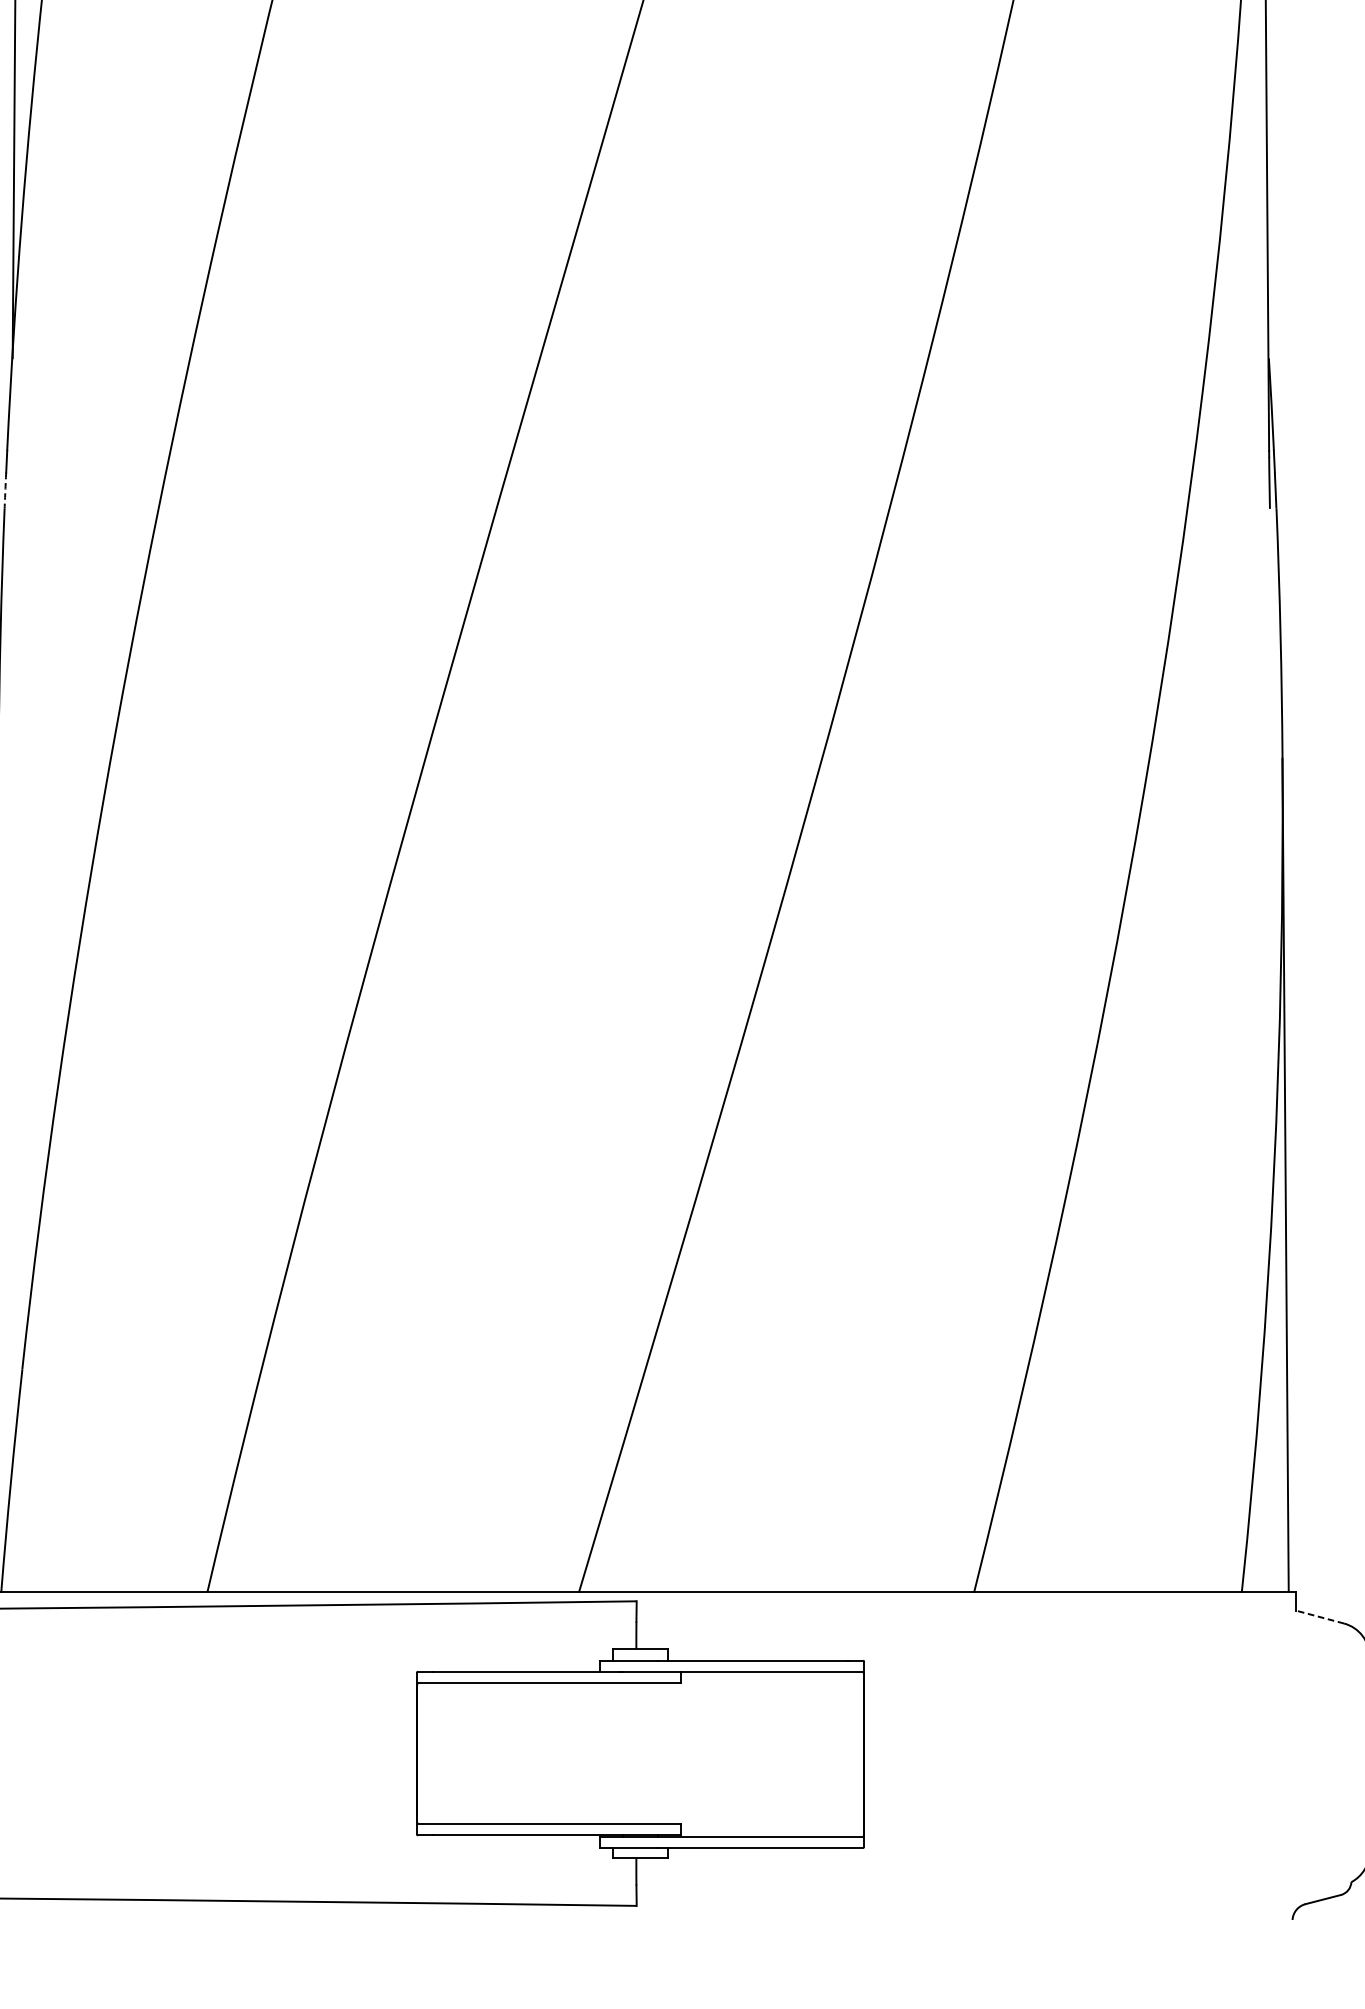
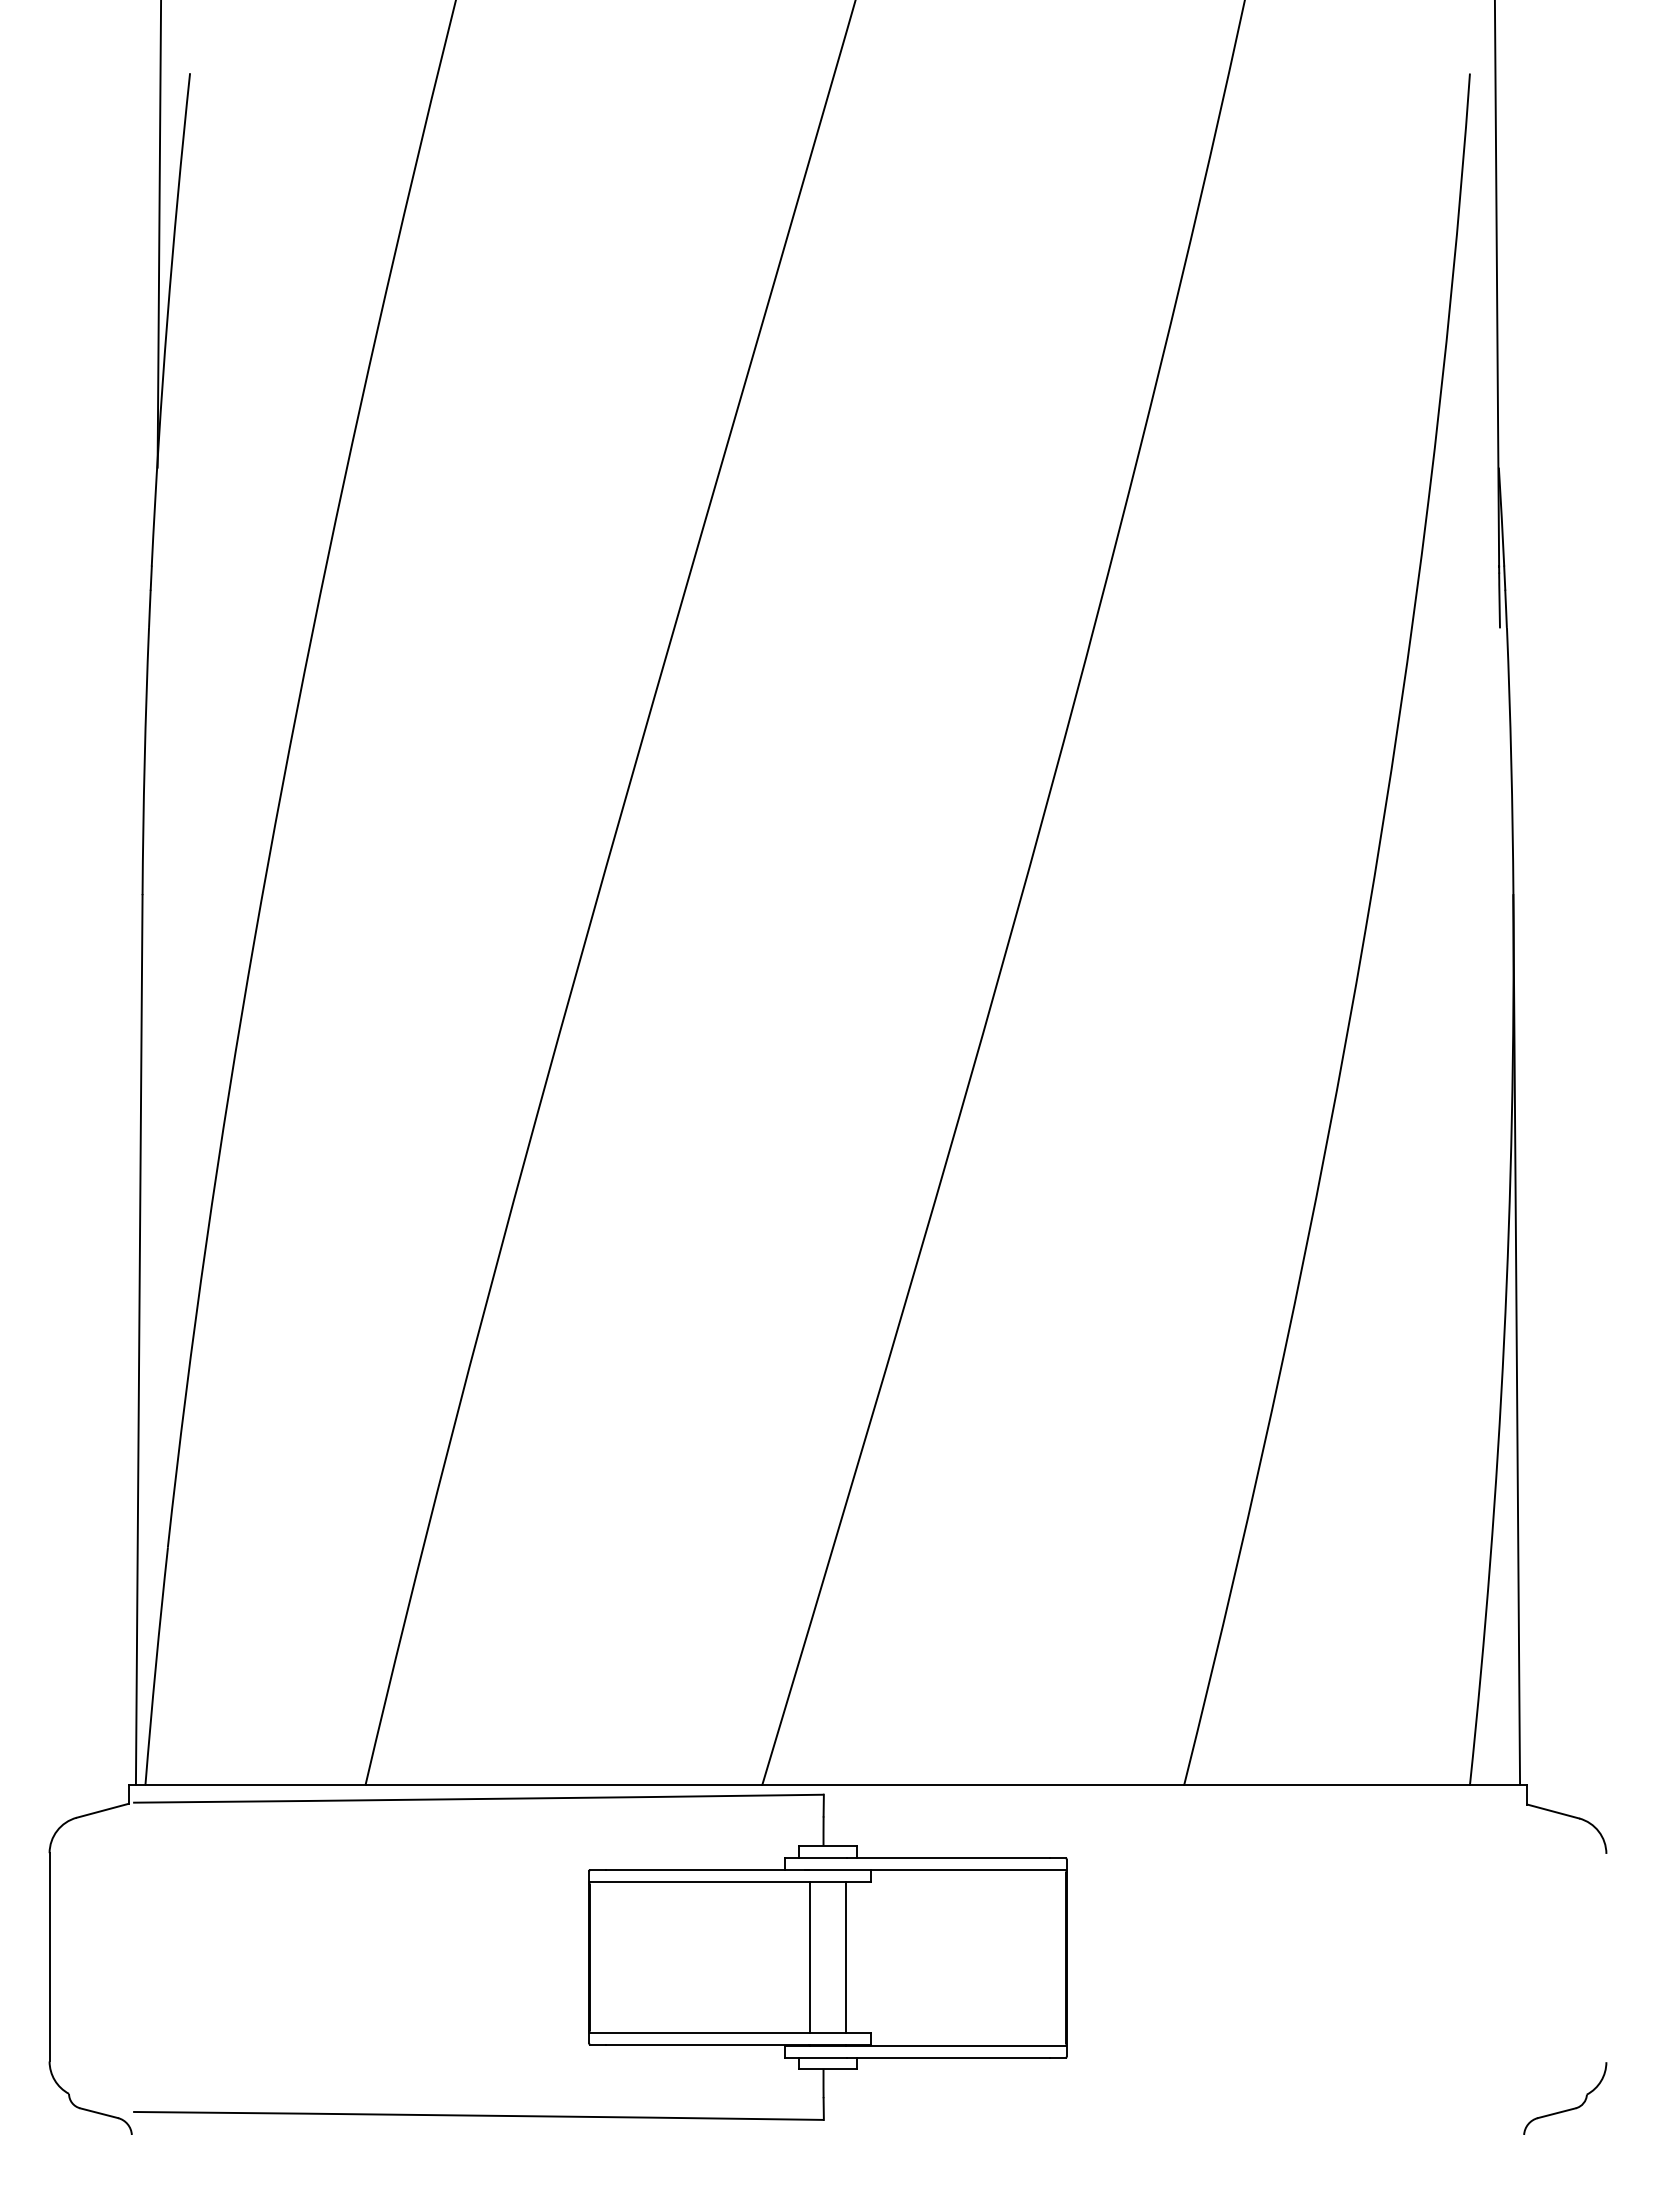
arc: (5, 490) -> (149, 608), dashed -> solid
line: (1320, 1617) -> (1553, 1811), dashed -> solid
line: (623, 1752) -> (809, 1956), added
line: (657, 1752) -> (846, 1956), added

